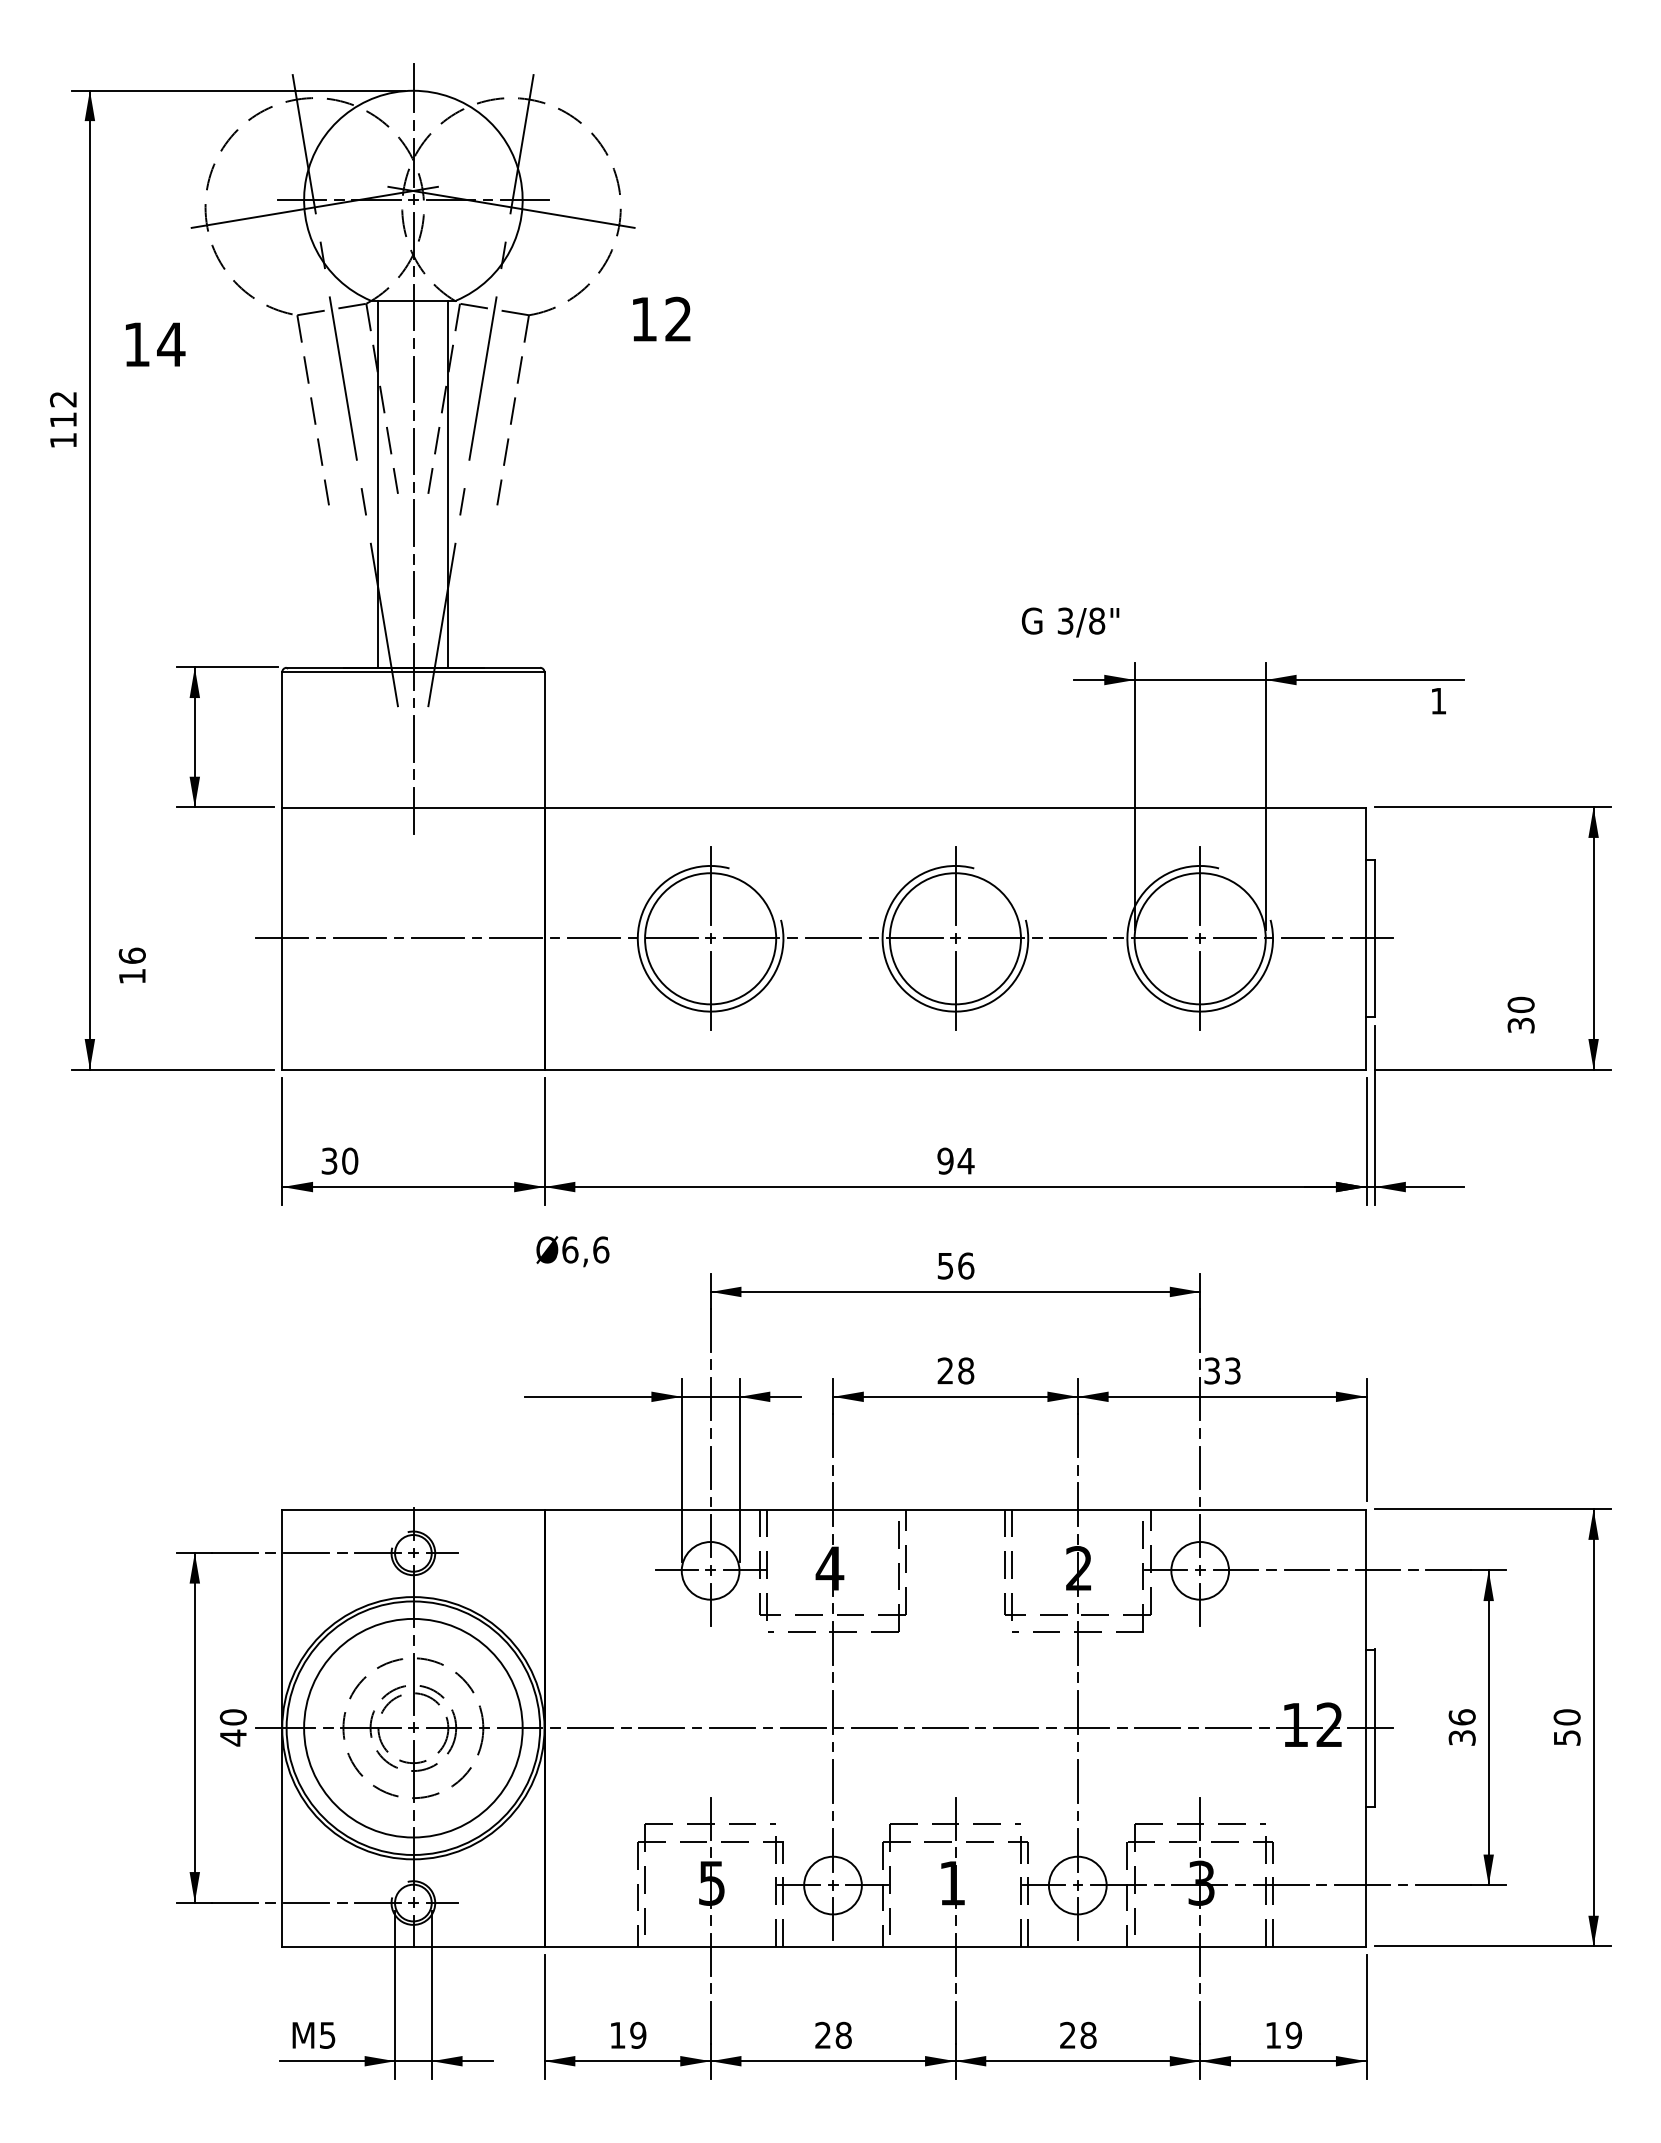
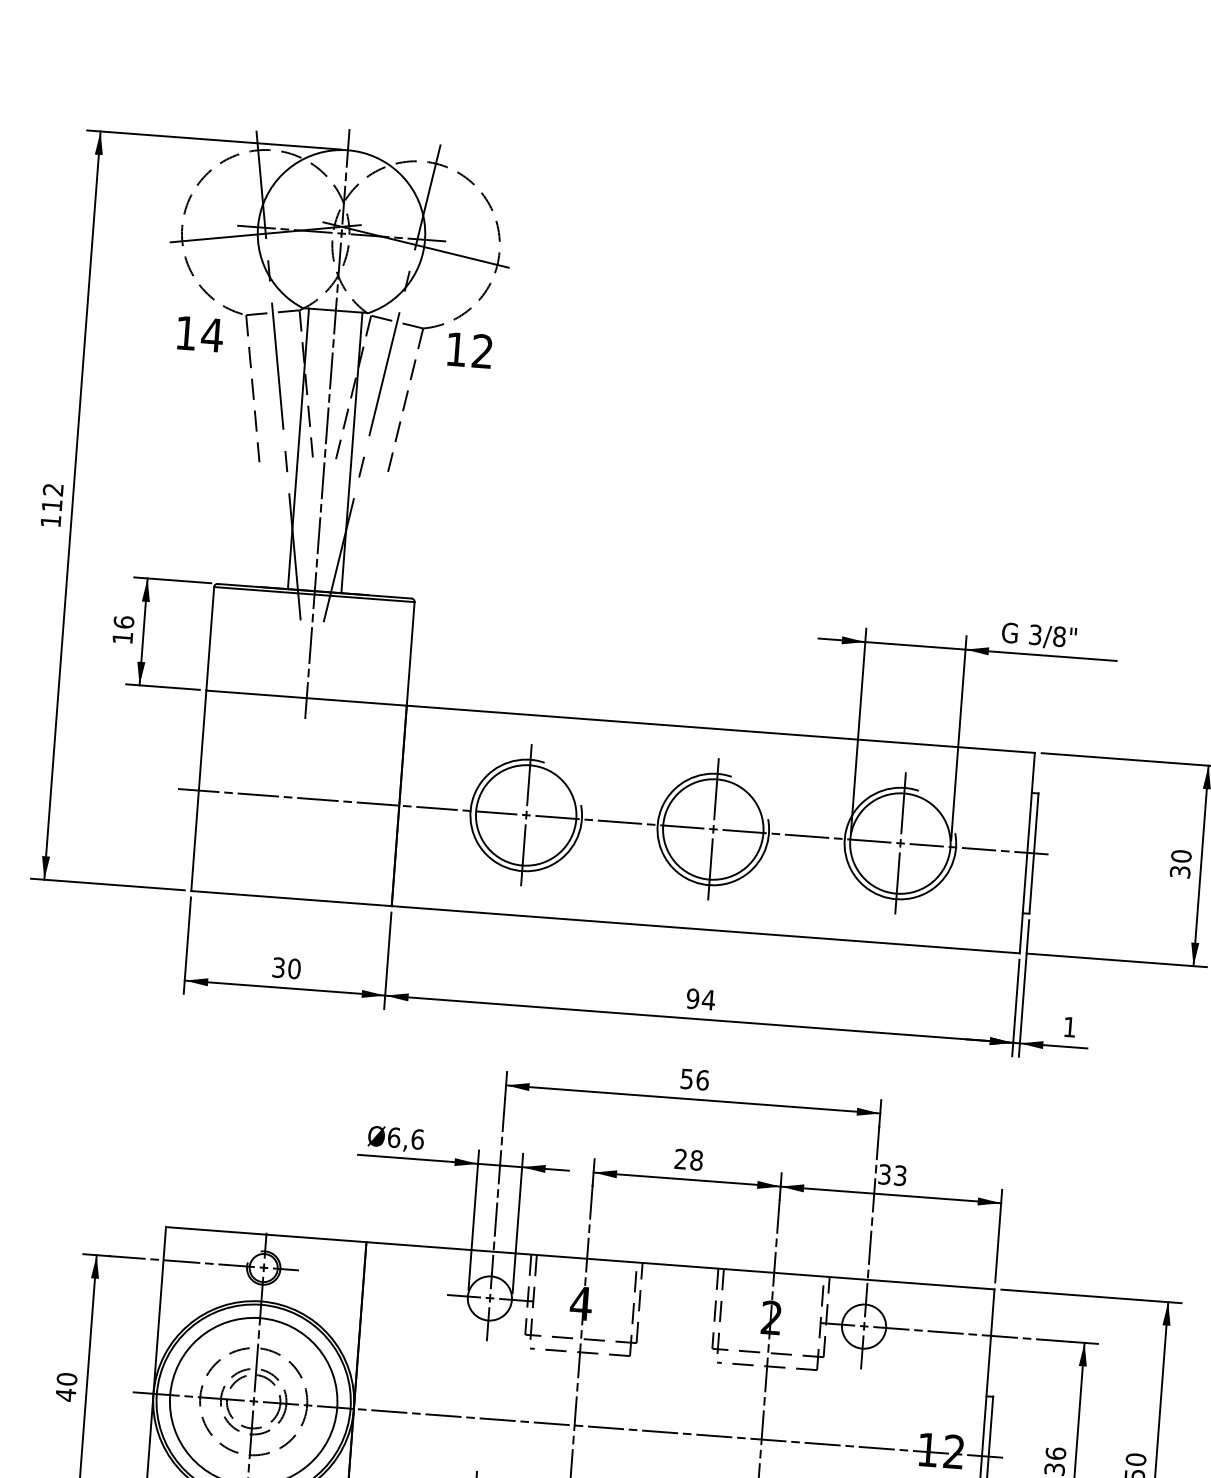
text: (661, 318) -> (469, 349), moved
text: (155, 344) -> (200, 334), moved
text: (63, 419) -> (52, 505), moved
text: (1070, 622) -> (1039, 636), moved
text: (1438, 701) -> (1069, 1027), moved
text: (131, 965) -> (122, 629), moved
text: (1520, 1014) -> (1180, 863), moved
text: (339, 1160) -> (286, 967), moved
text: (572, 1251) -> (395, 1138), moved
text: (232, 1727) -> (65, 1387), moved

